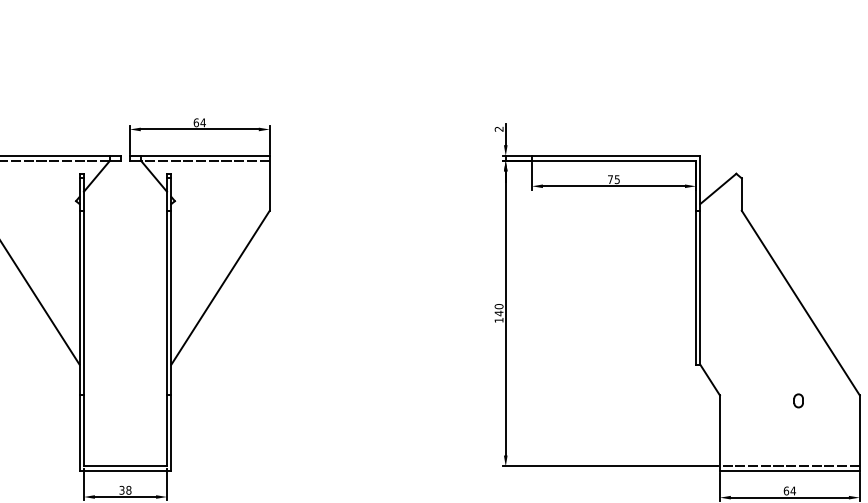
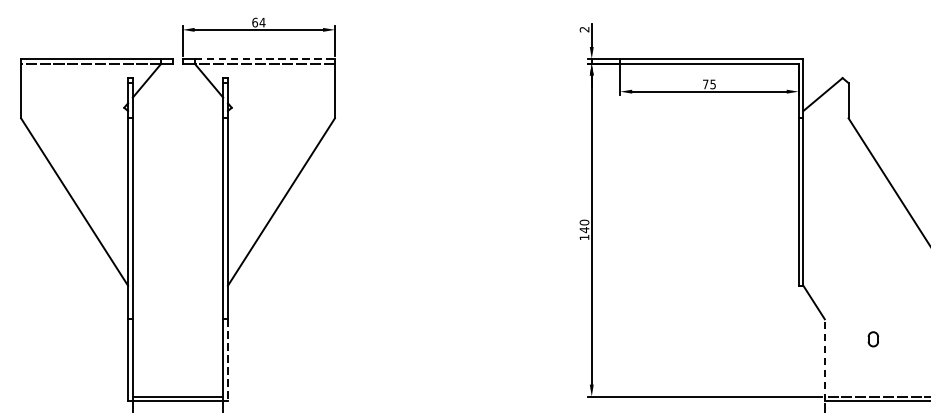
line: (205, 156) -> (265, 59), solid -> dashed
part: (798, 400) -> (873, 338), moved
line: (171, 433) -> (228, 360), solid -> dashed
line: (719, 433) -> (824, 360), solid -> dashed

